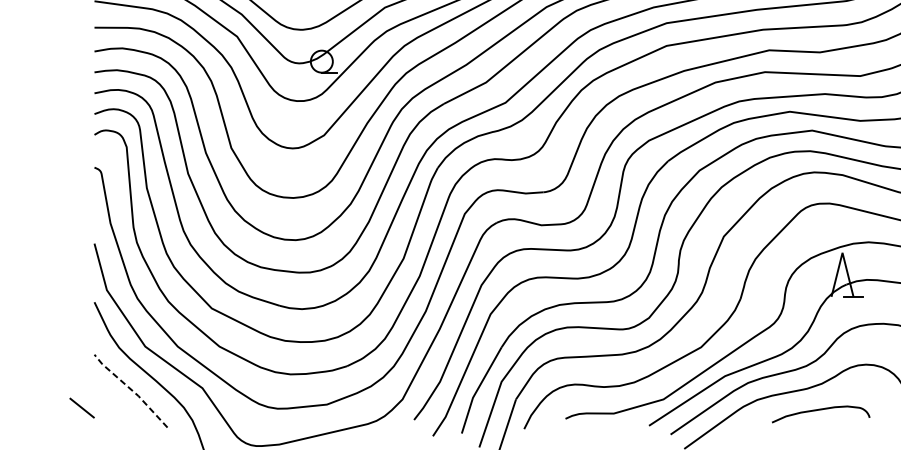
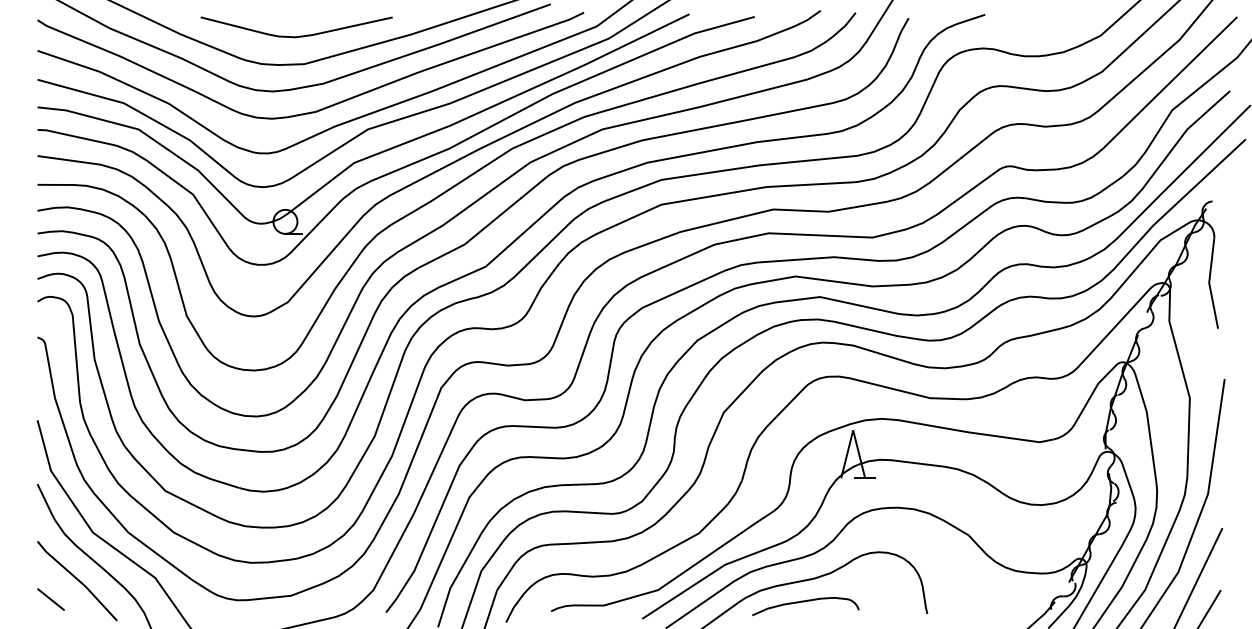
line: (132, 389) -> (78, 579), dashed -> solid
line: (81, 407) -> (50, 599), moved
curve: (819, 410) -> (804, 602), moved

